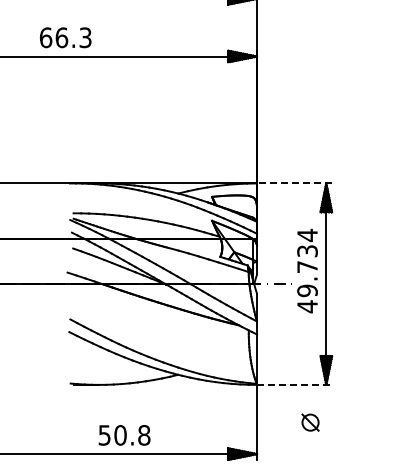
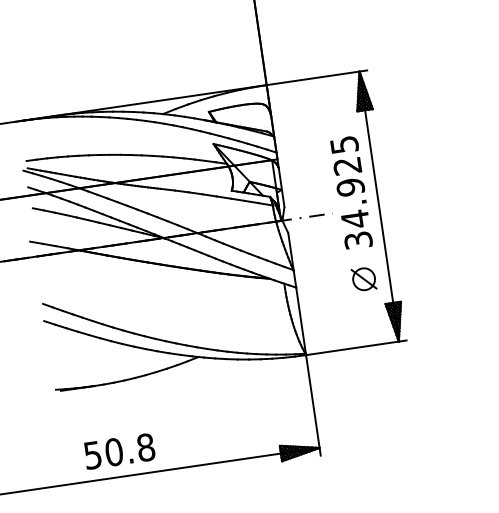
line: (294, 183) -> (316, 77), dashed -> solid
text: (307, 270) -> (351, 191), 49.734 -> 34.925
line: (295, 384) -> (357, 347), dashed -> solid
part: (310, 422) -> (363, 279), moved
text: (124, 435) -> (119, 451), moved

